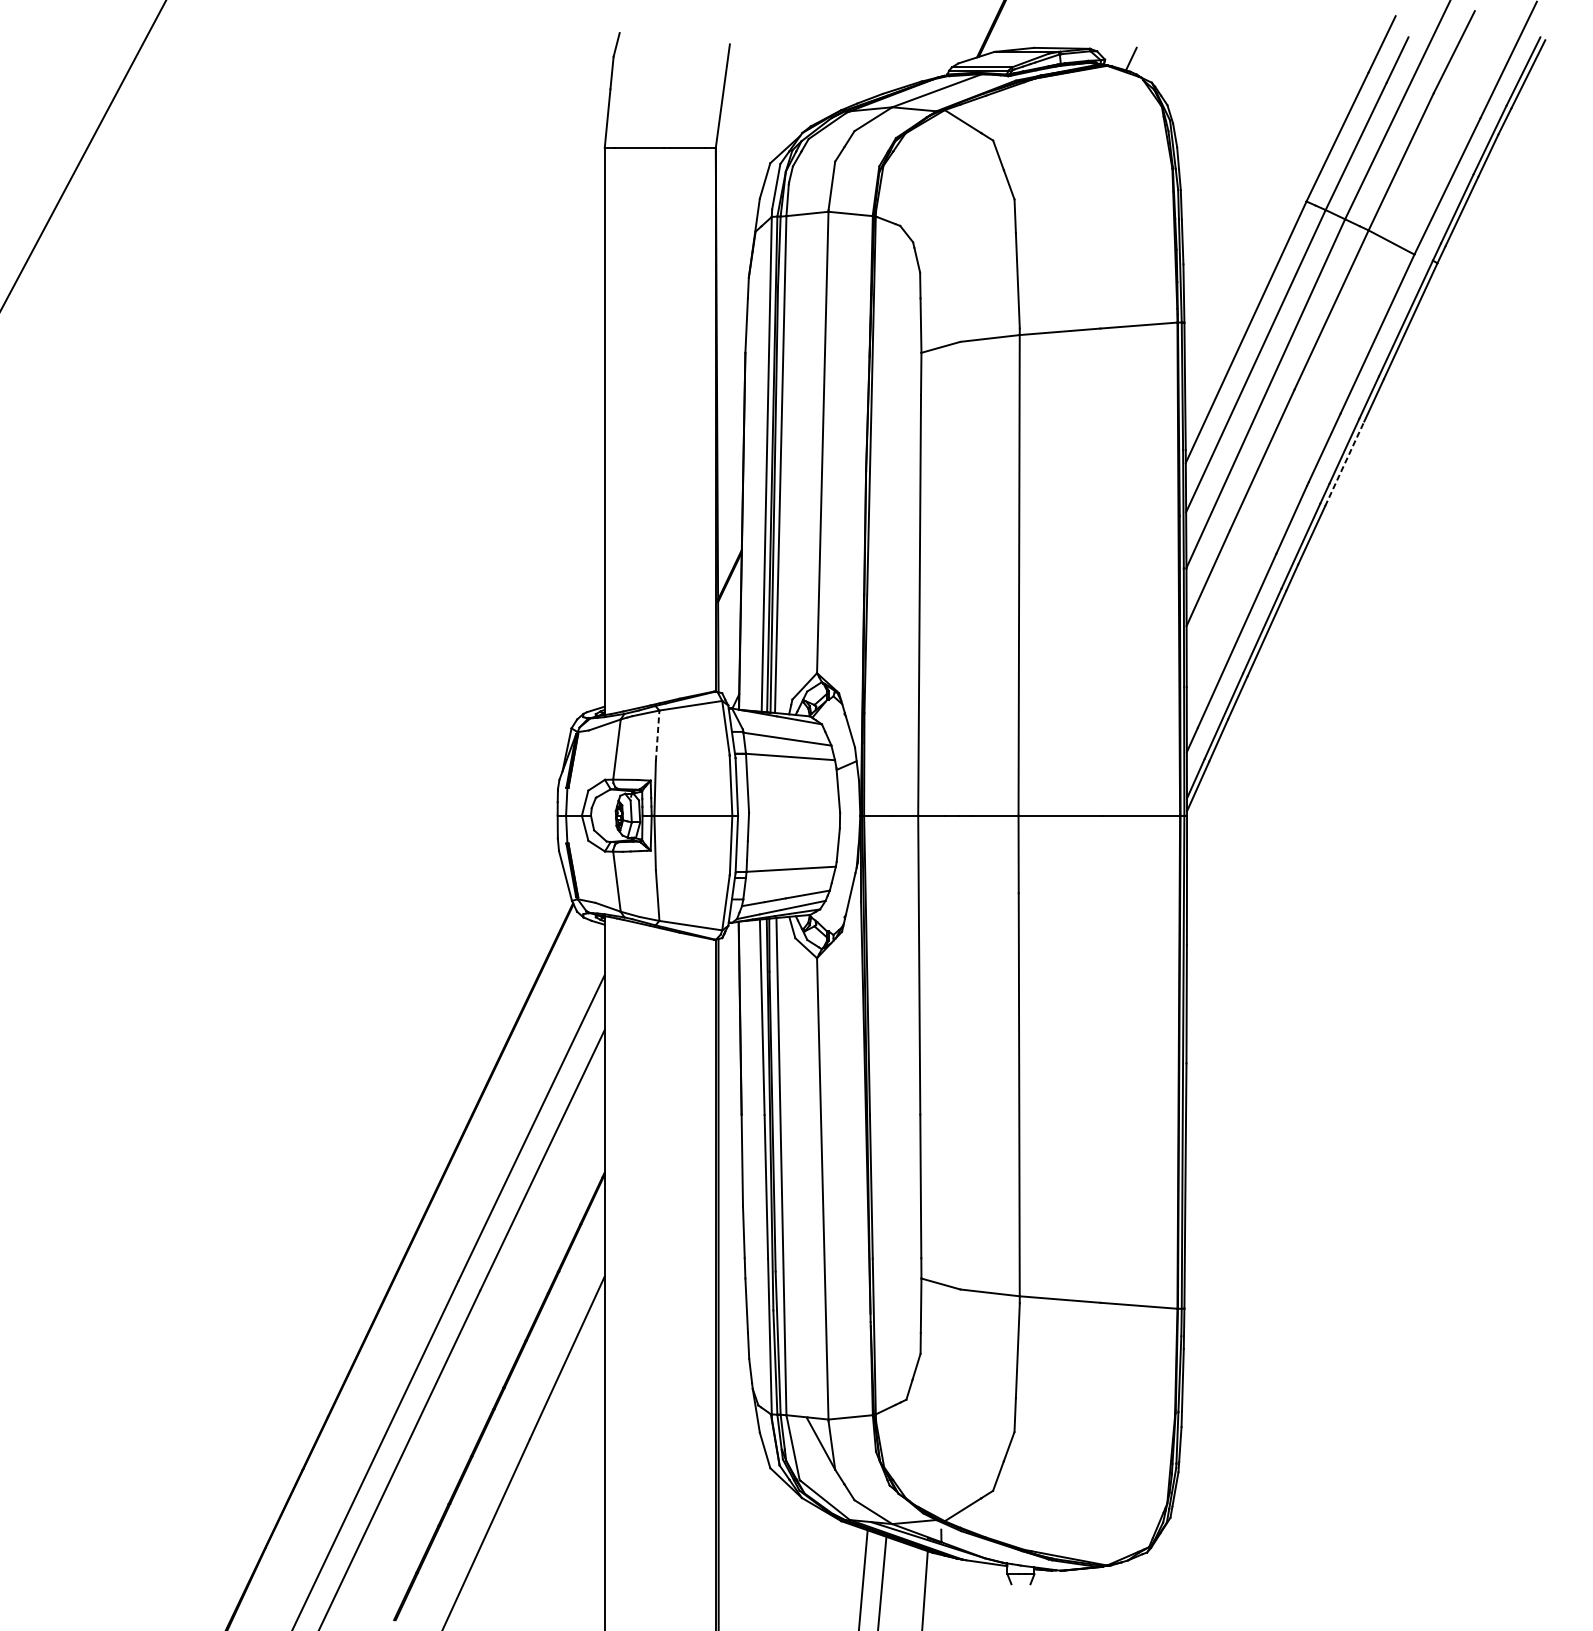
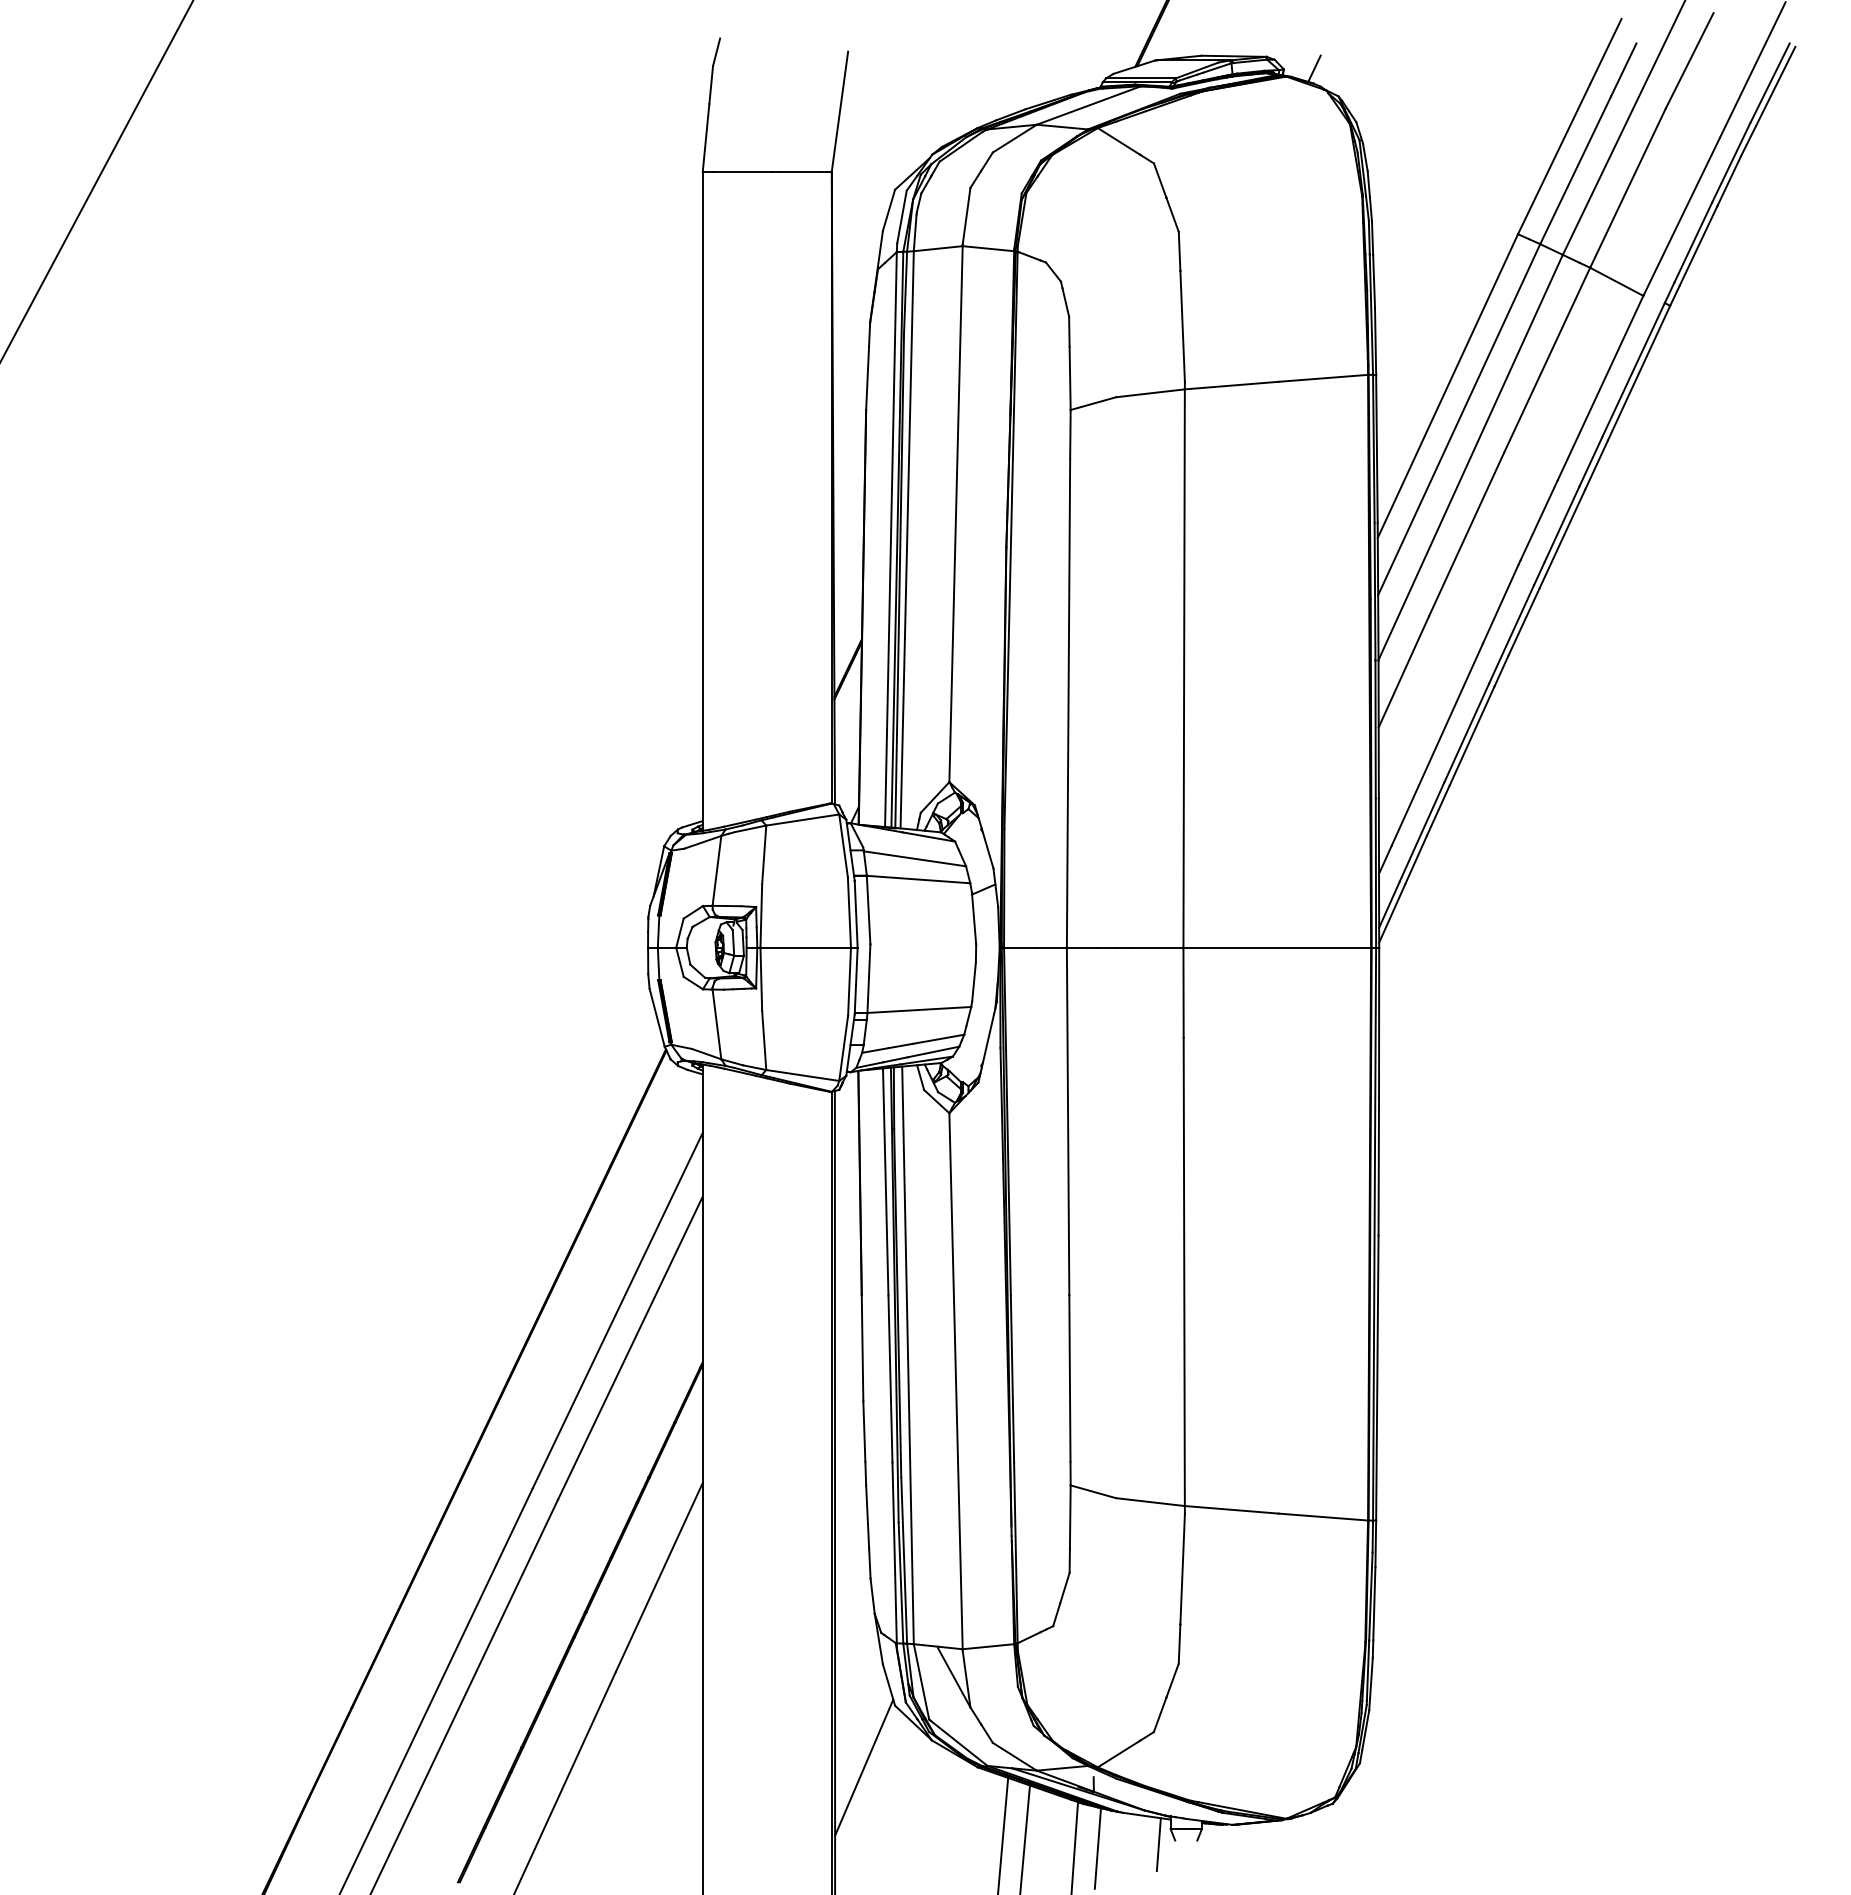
line: (1344, 463) -> (1562, 538), dashed -> solid
line: (657, 736) -> (764, 855), dashed -> solid
line: (743, 1521) -> (864, 1767), added
line: (997, 1587) -> (1158, 1844), added
line: (944, 1591) -> (1097, 1848), added

